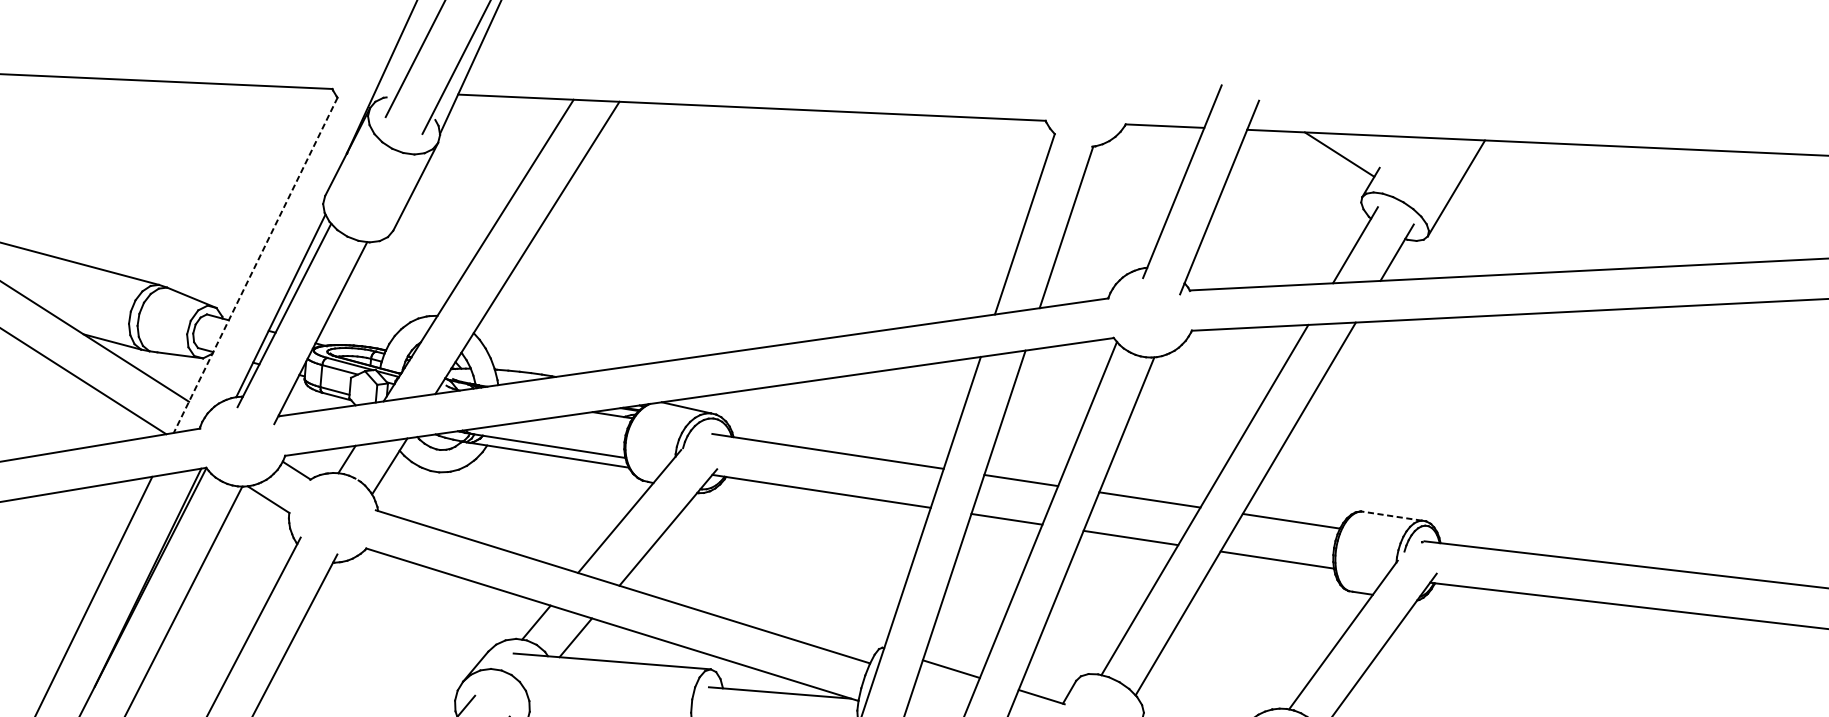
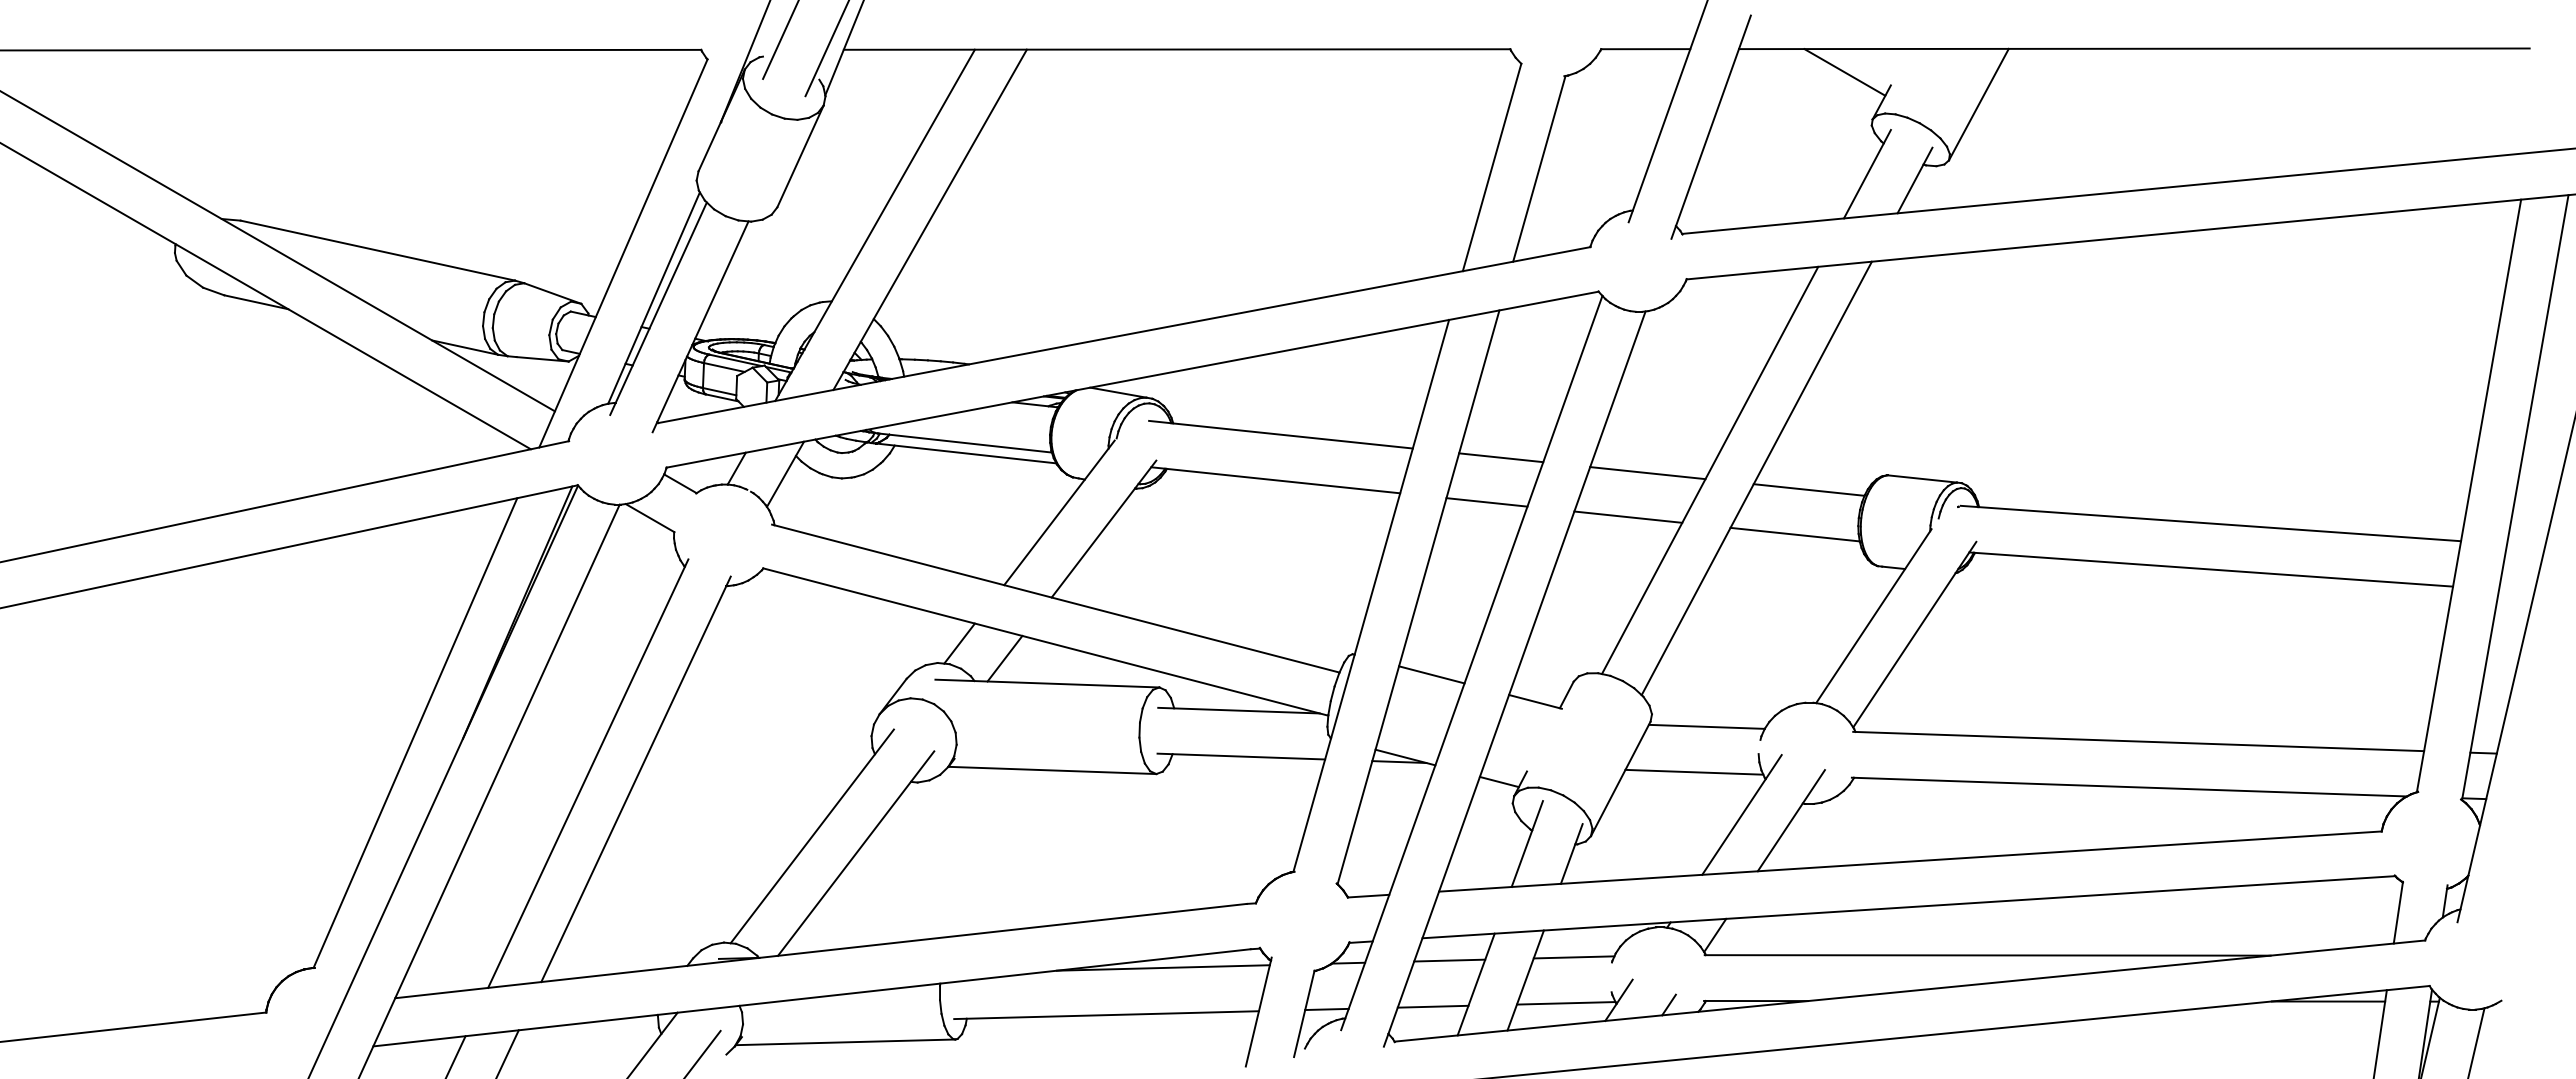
line: (255, 265) -> (623, 253), dashed -> solid
line: (1391, 515) -> (1922, 478), dashed -> solid

